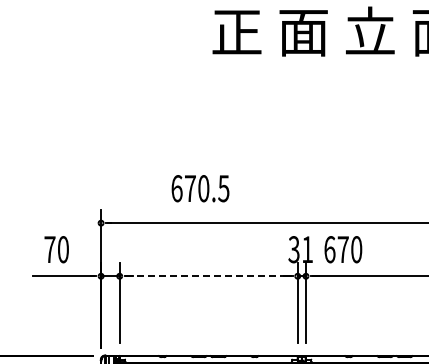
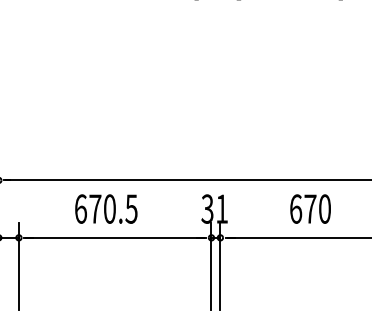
text: (200, 188) -> (106, 208), moved
text: (343, 249) -> (310, 208), moved
line: (209, 276) -> (116, 238), dashed -> solid

